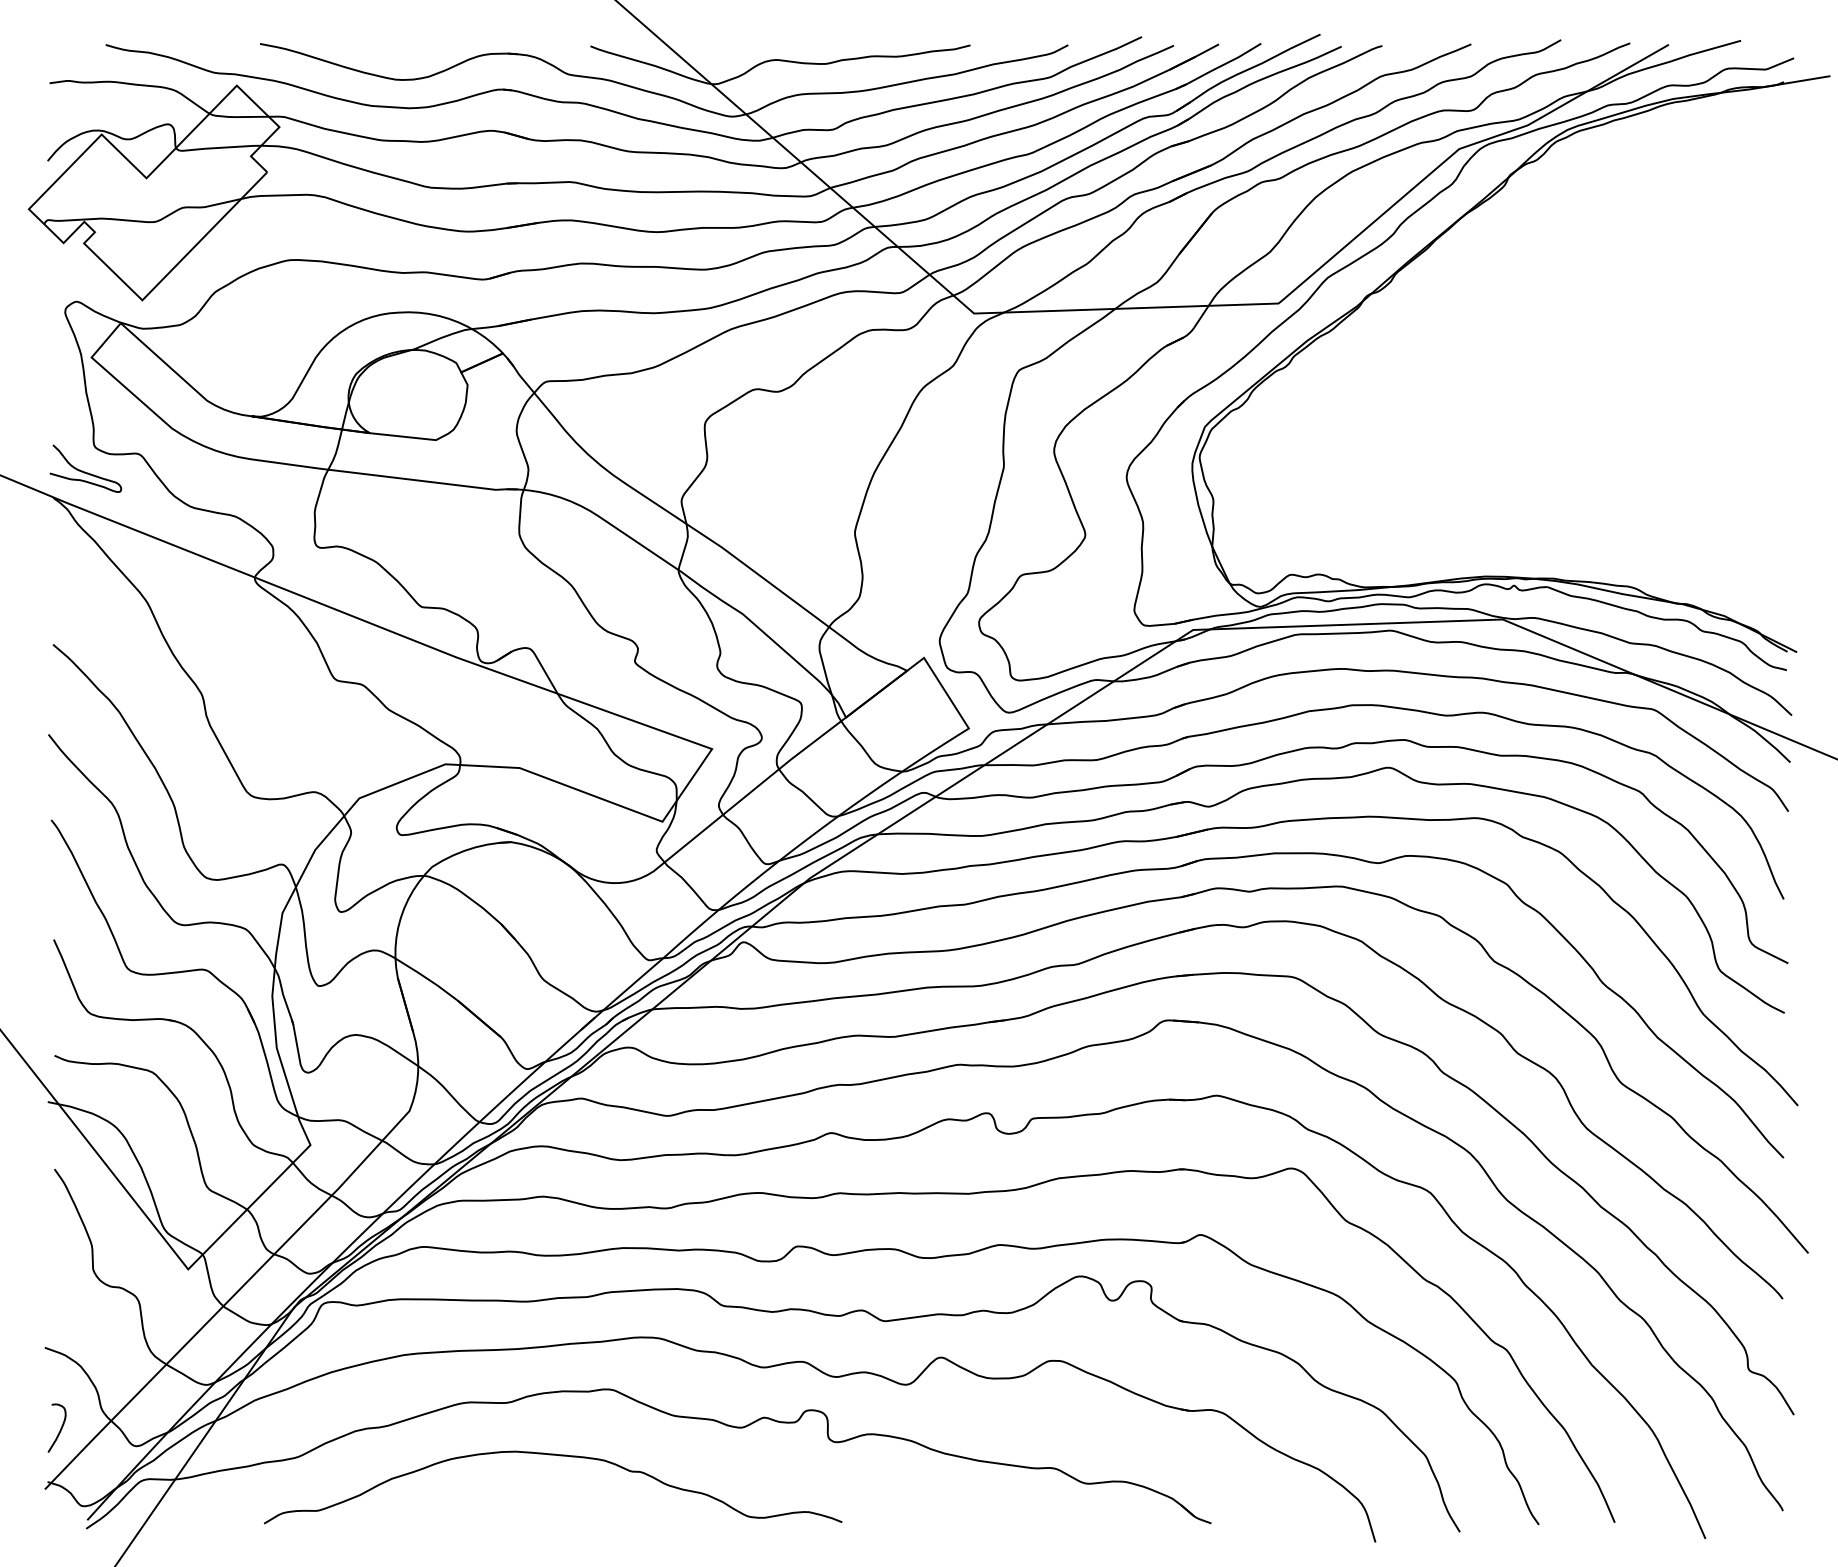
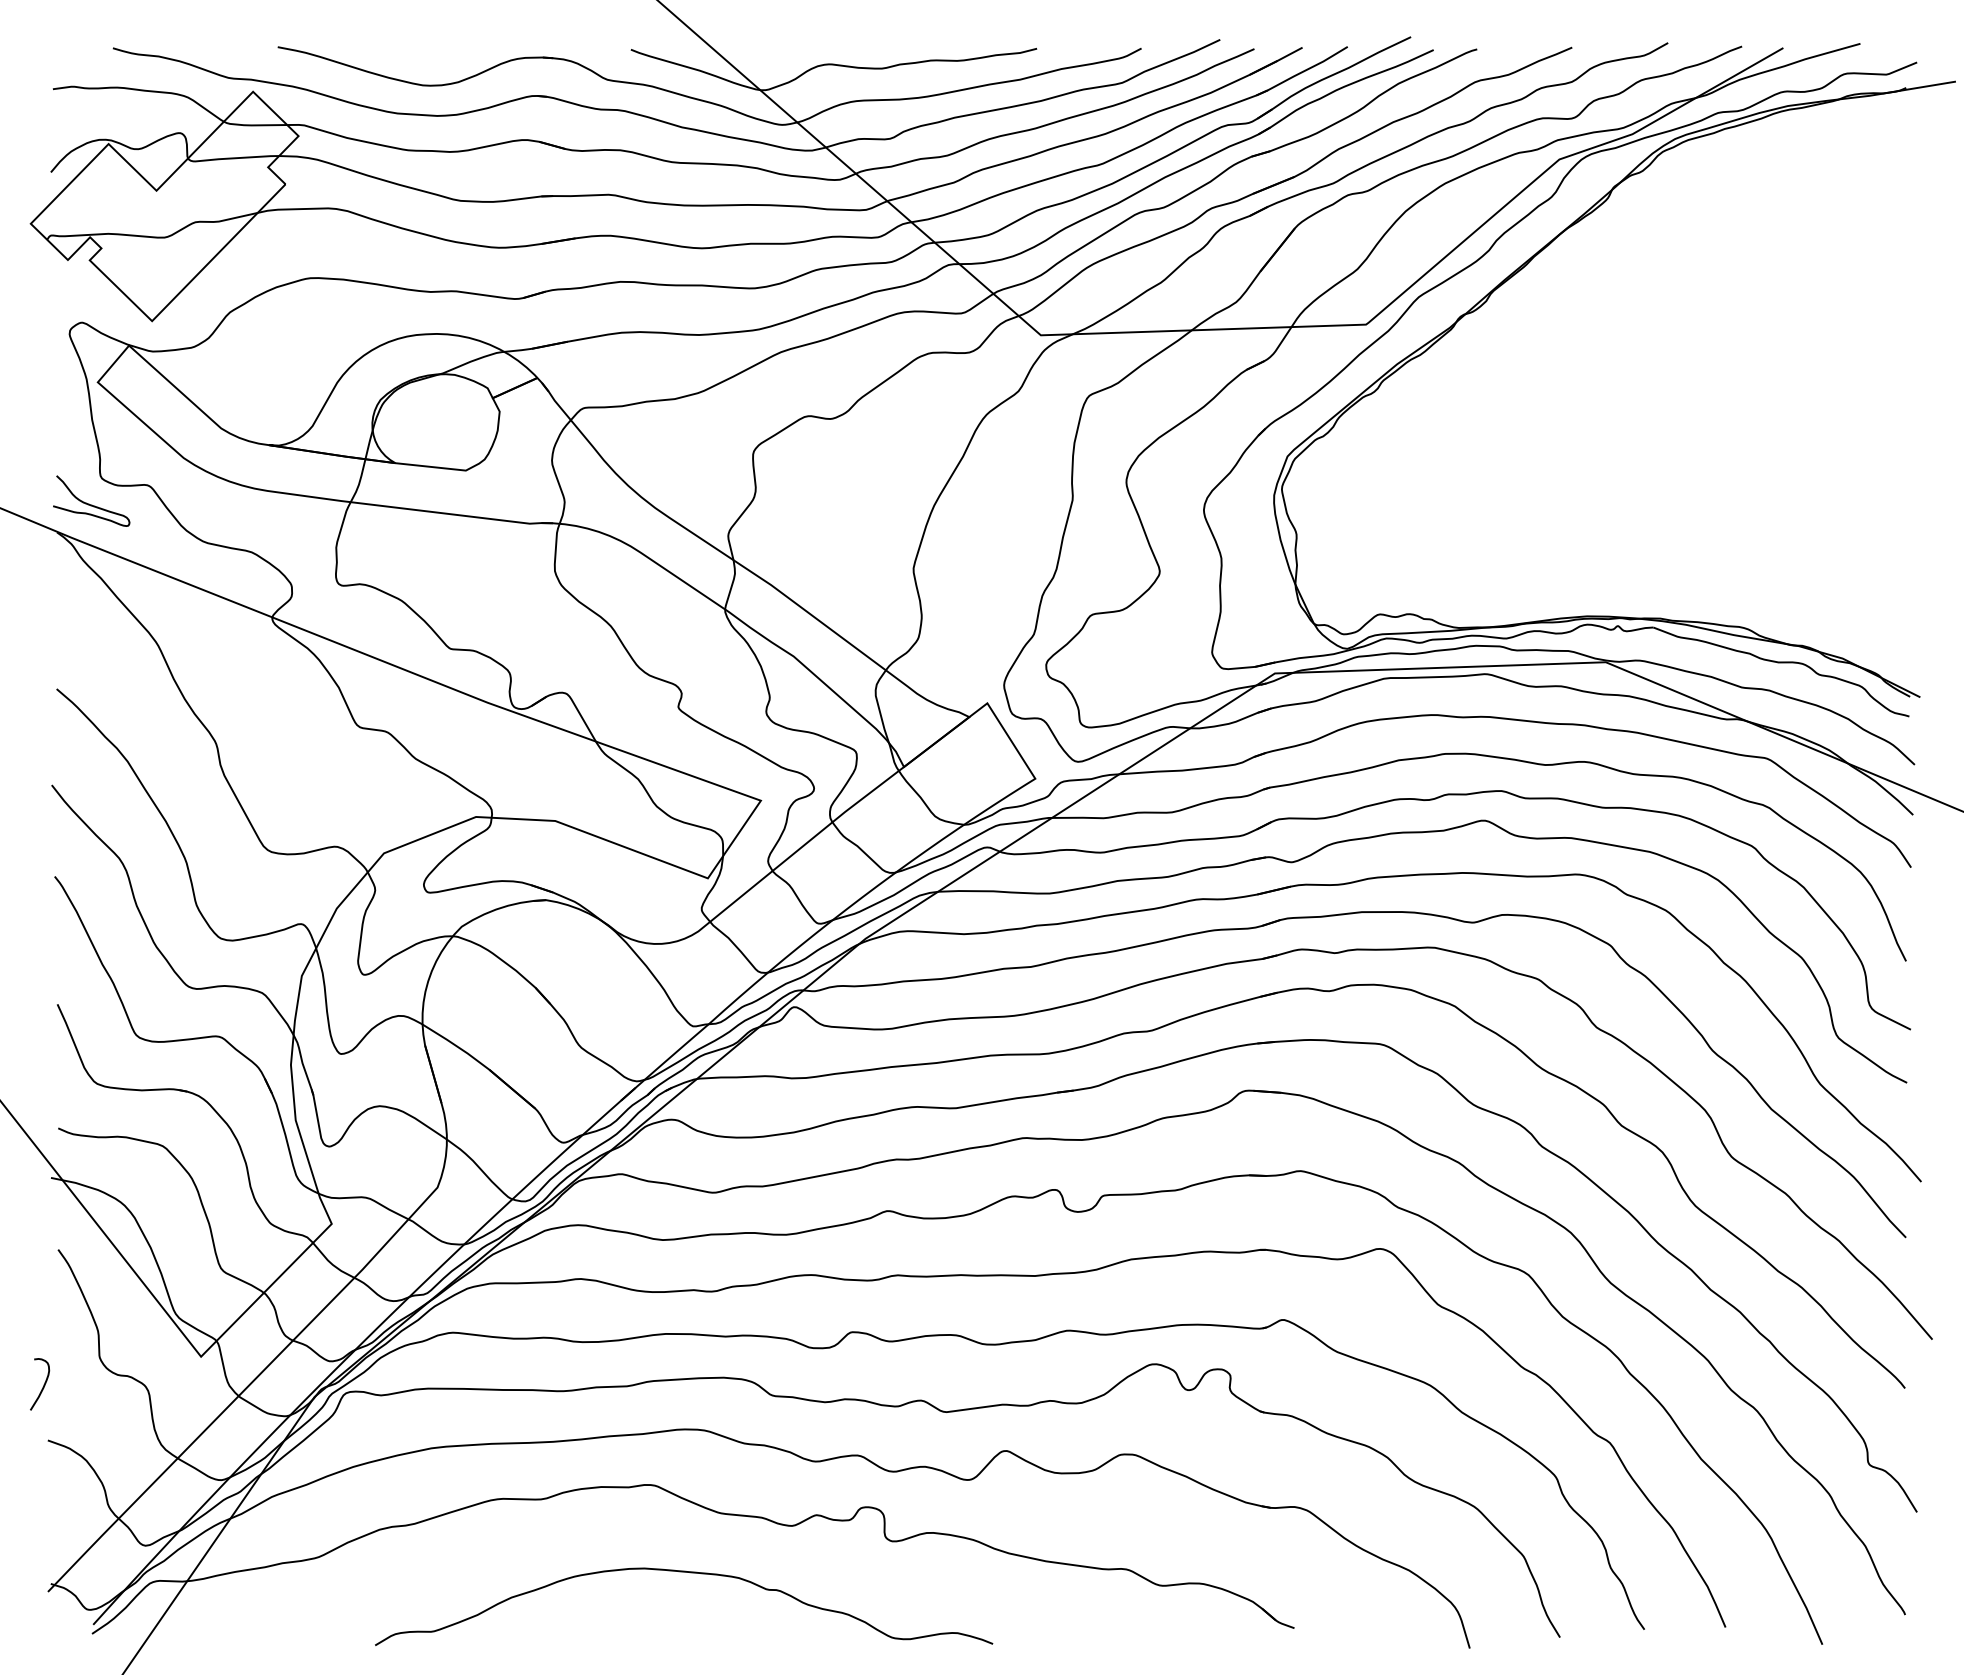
curve: (60, 1428) -> (43, 1384), moved
curve: (559, 1456) -> (690, 1573), moved

